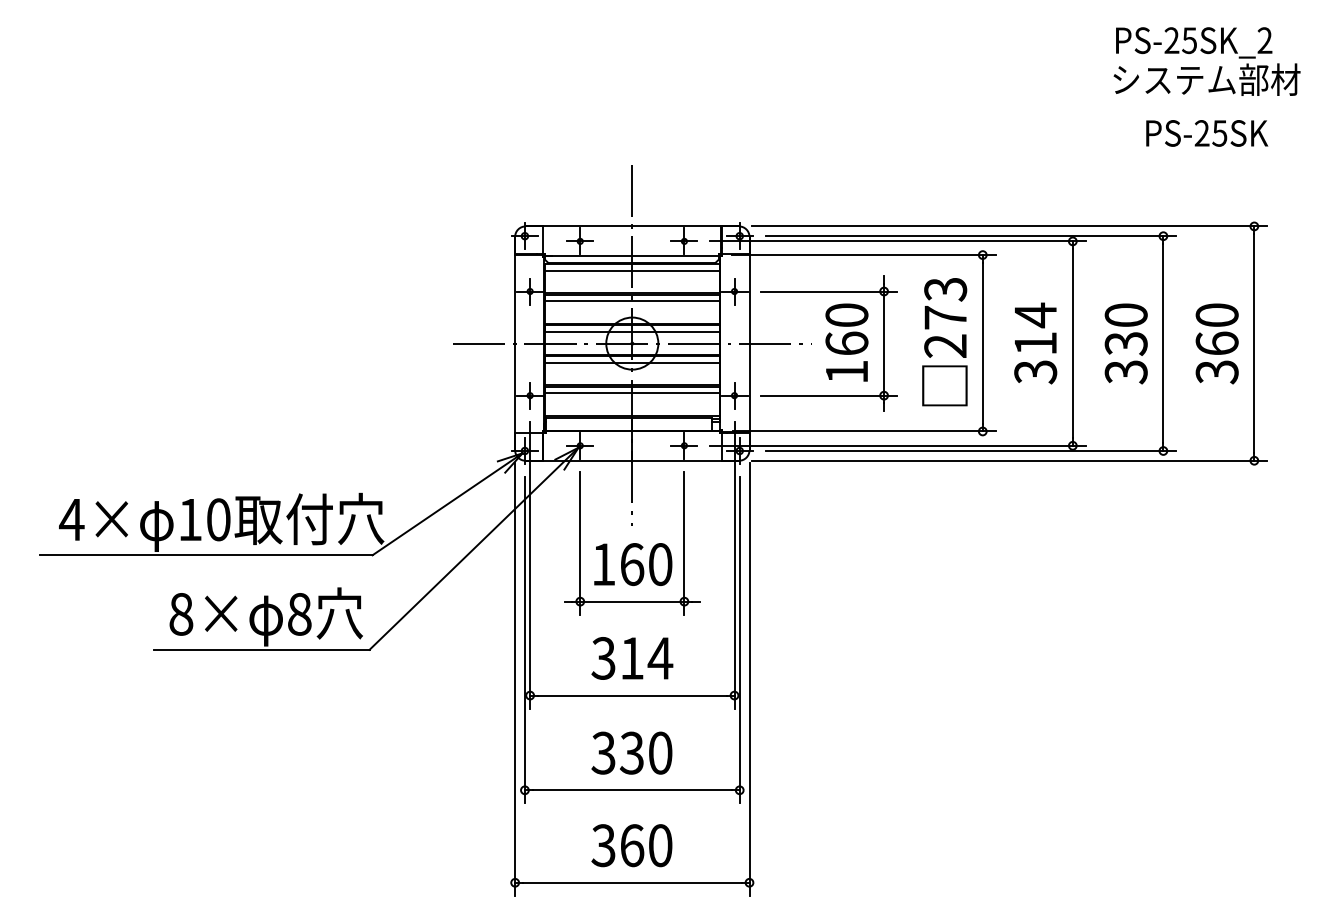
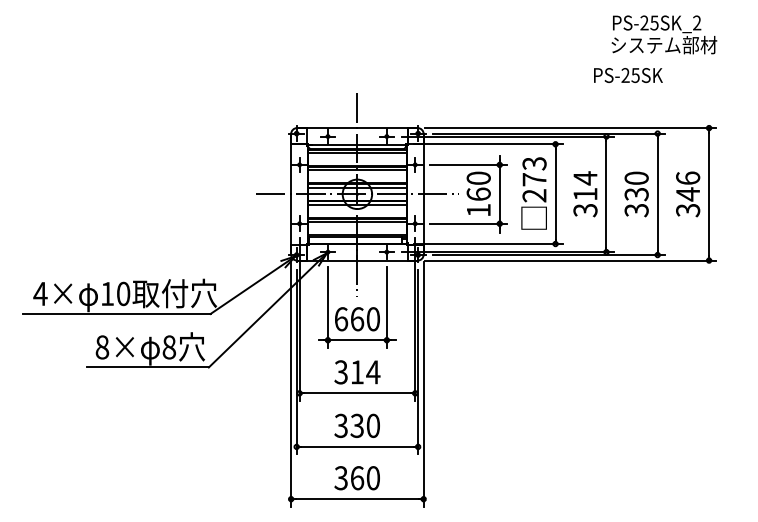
text: (1207, 60) -> (664, 34), moved
text: (1207, 133) -> (628, 75), moved
text: (1217, 329) -> (688, 186), 360 -> 346
text: (604, 564) -> (341, 319), 160 -> 660

